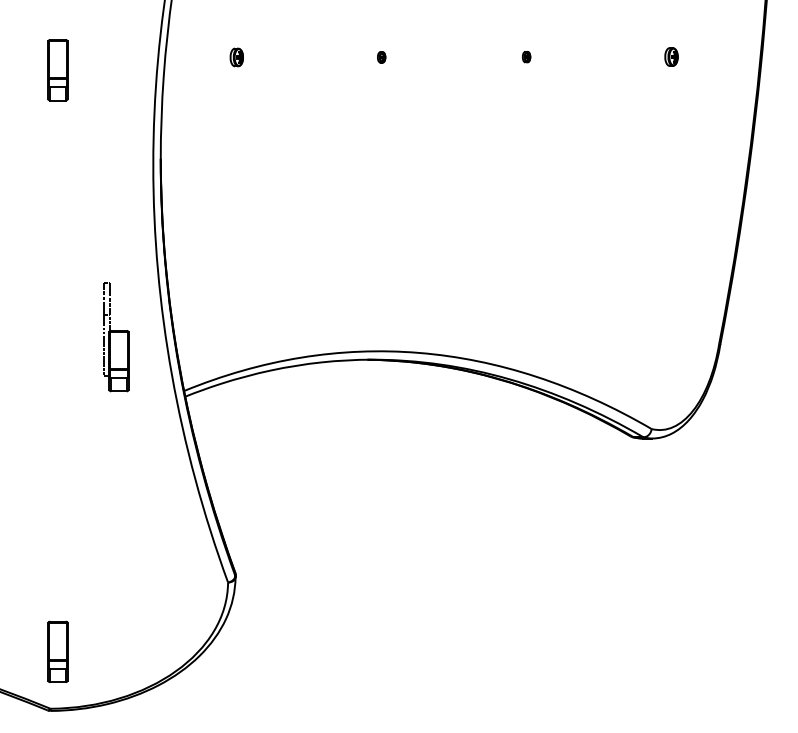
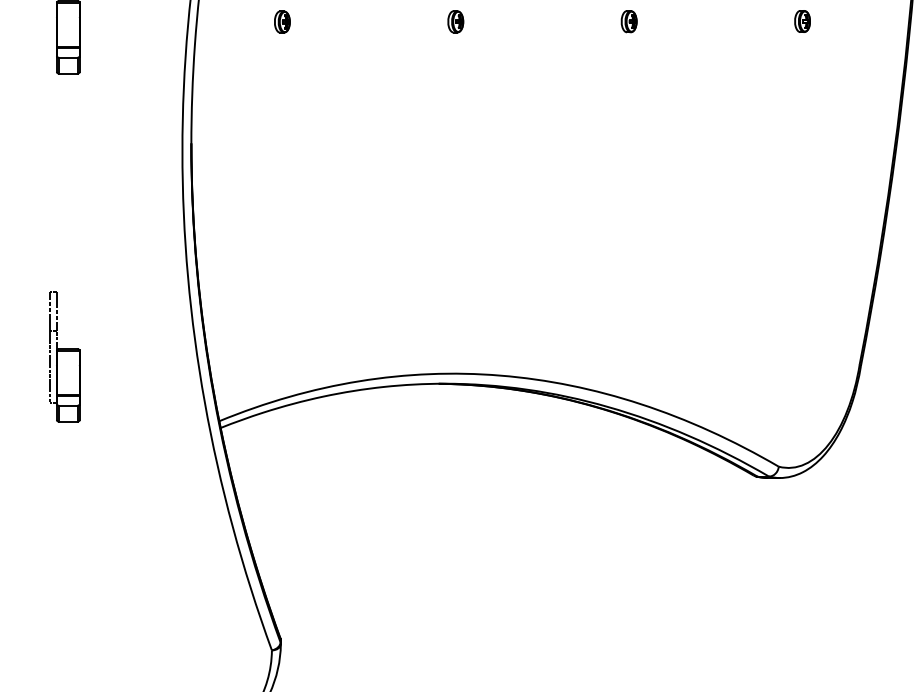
part: (526, 56) -> (629, 20), size x1.67
part: (381, 57) -> (455, 22), size x1.67
part: (116, 337) -> (65, 357), moved

